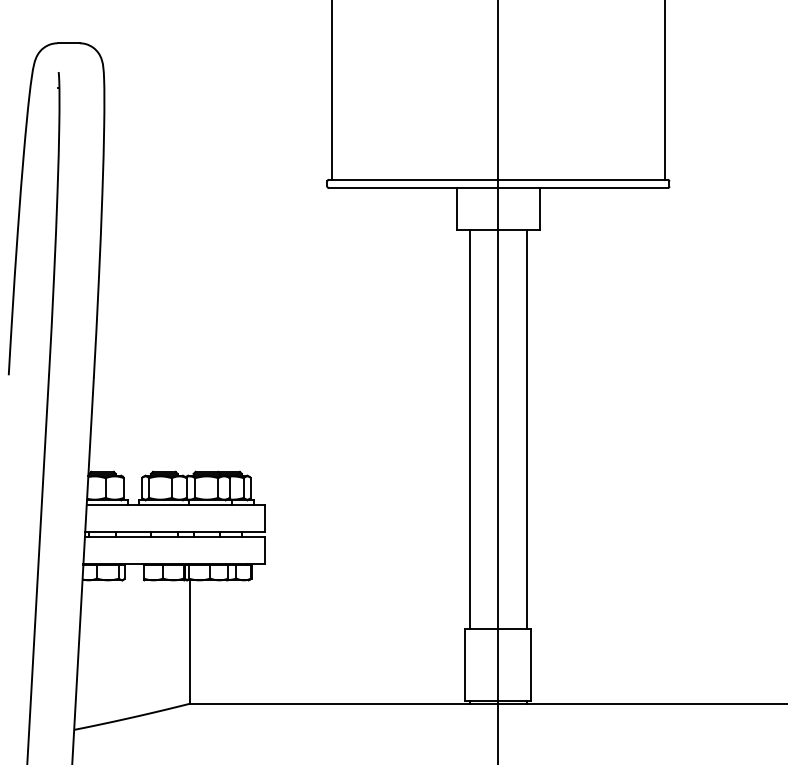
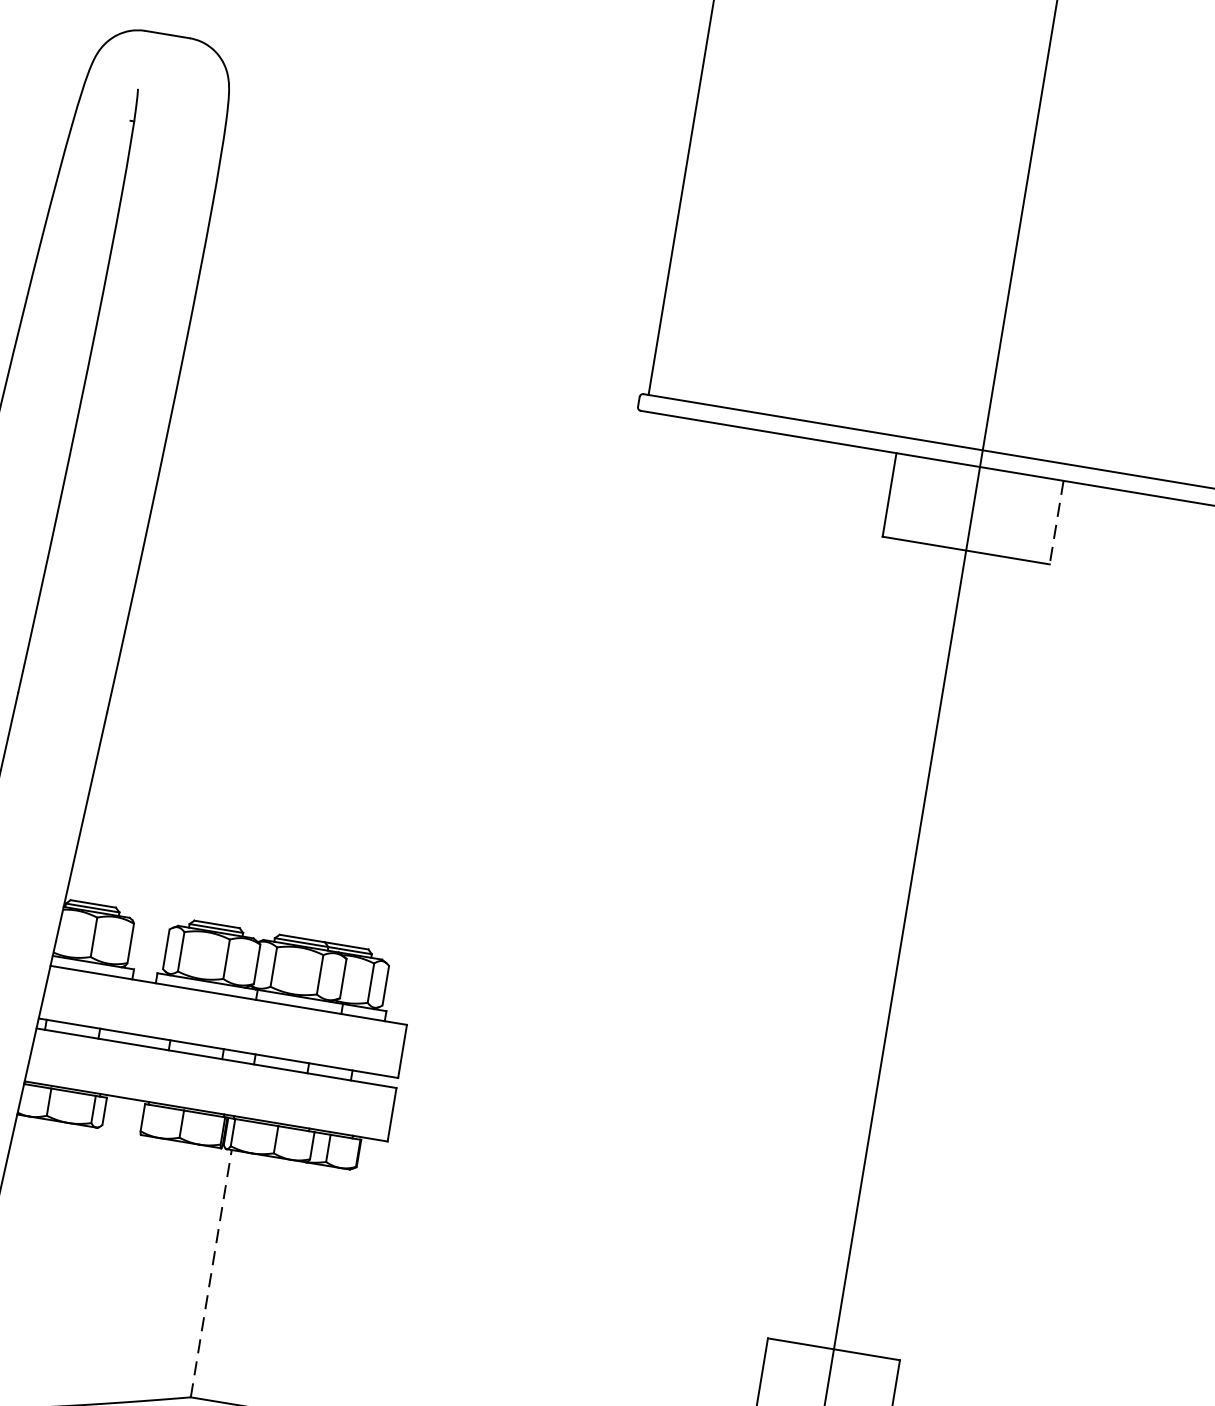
line: (540, 208) -> (1057, 521), solid -> dashed
line: (470, 428) -> (844, 939), removed
line: (526, 428) -> (956, 957), removed
line: (189, 642) -> (210, 1274), solid -> dashed

